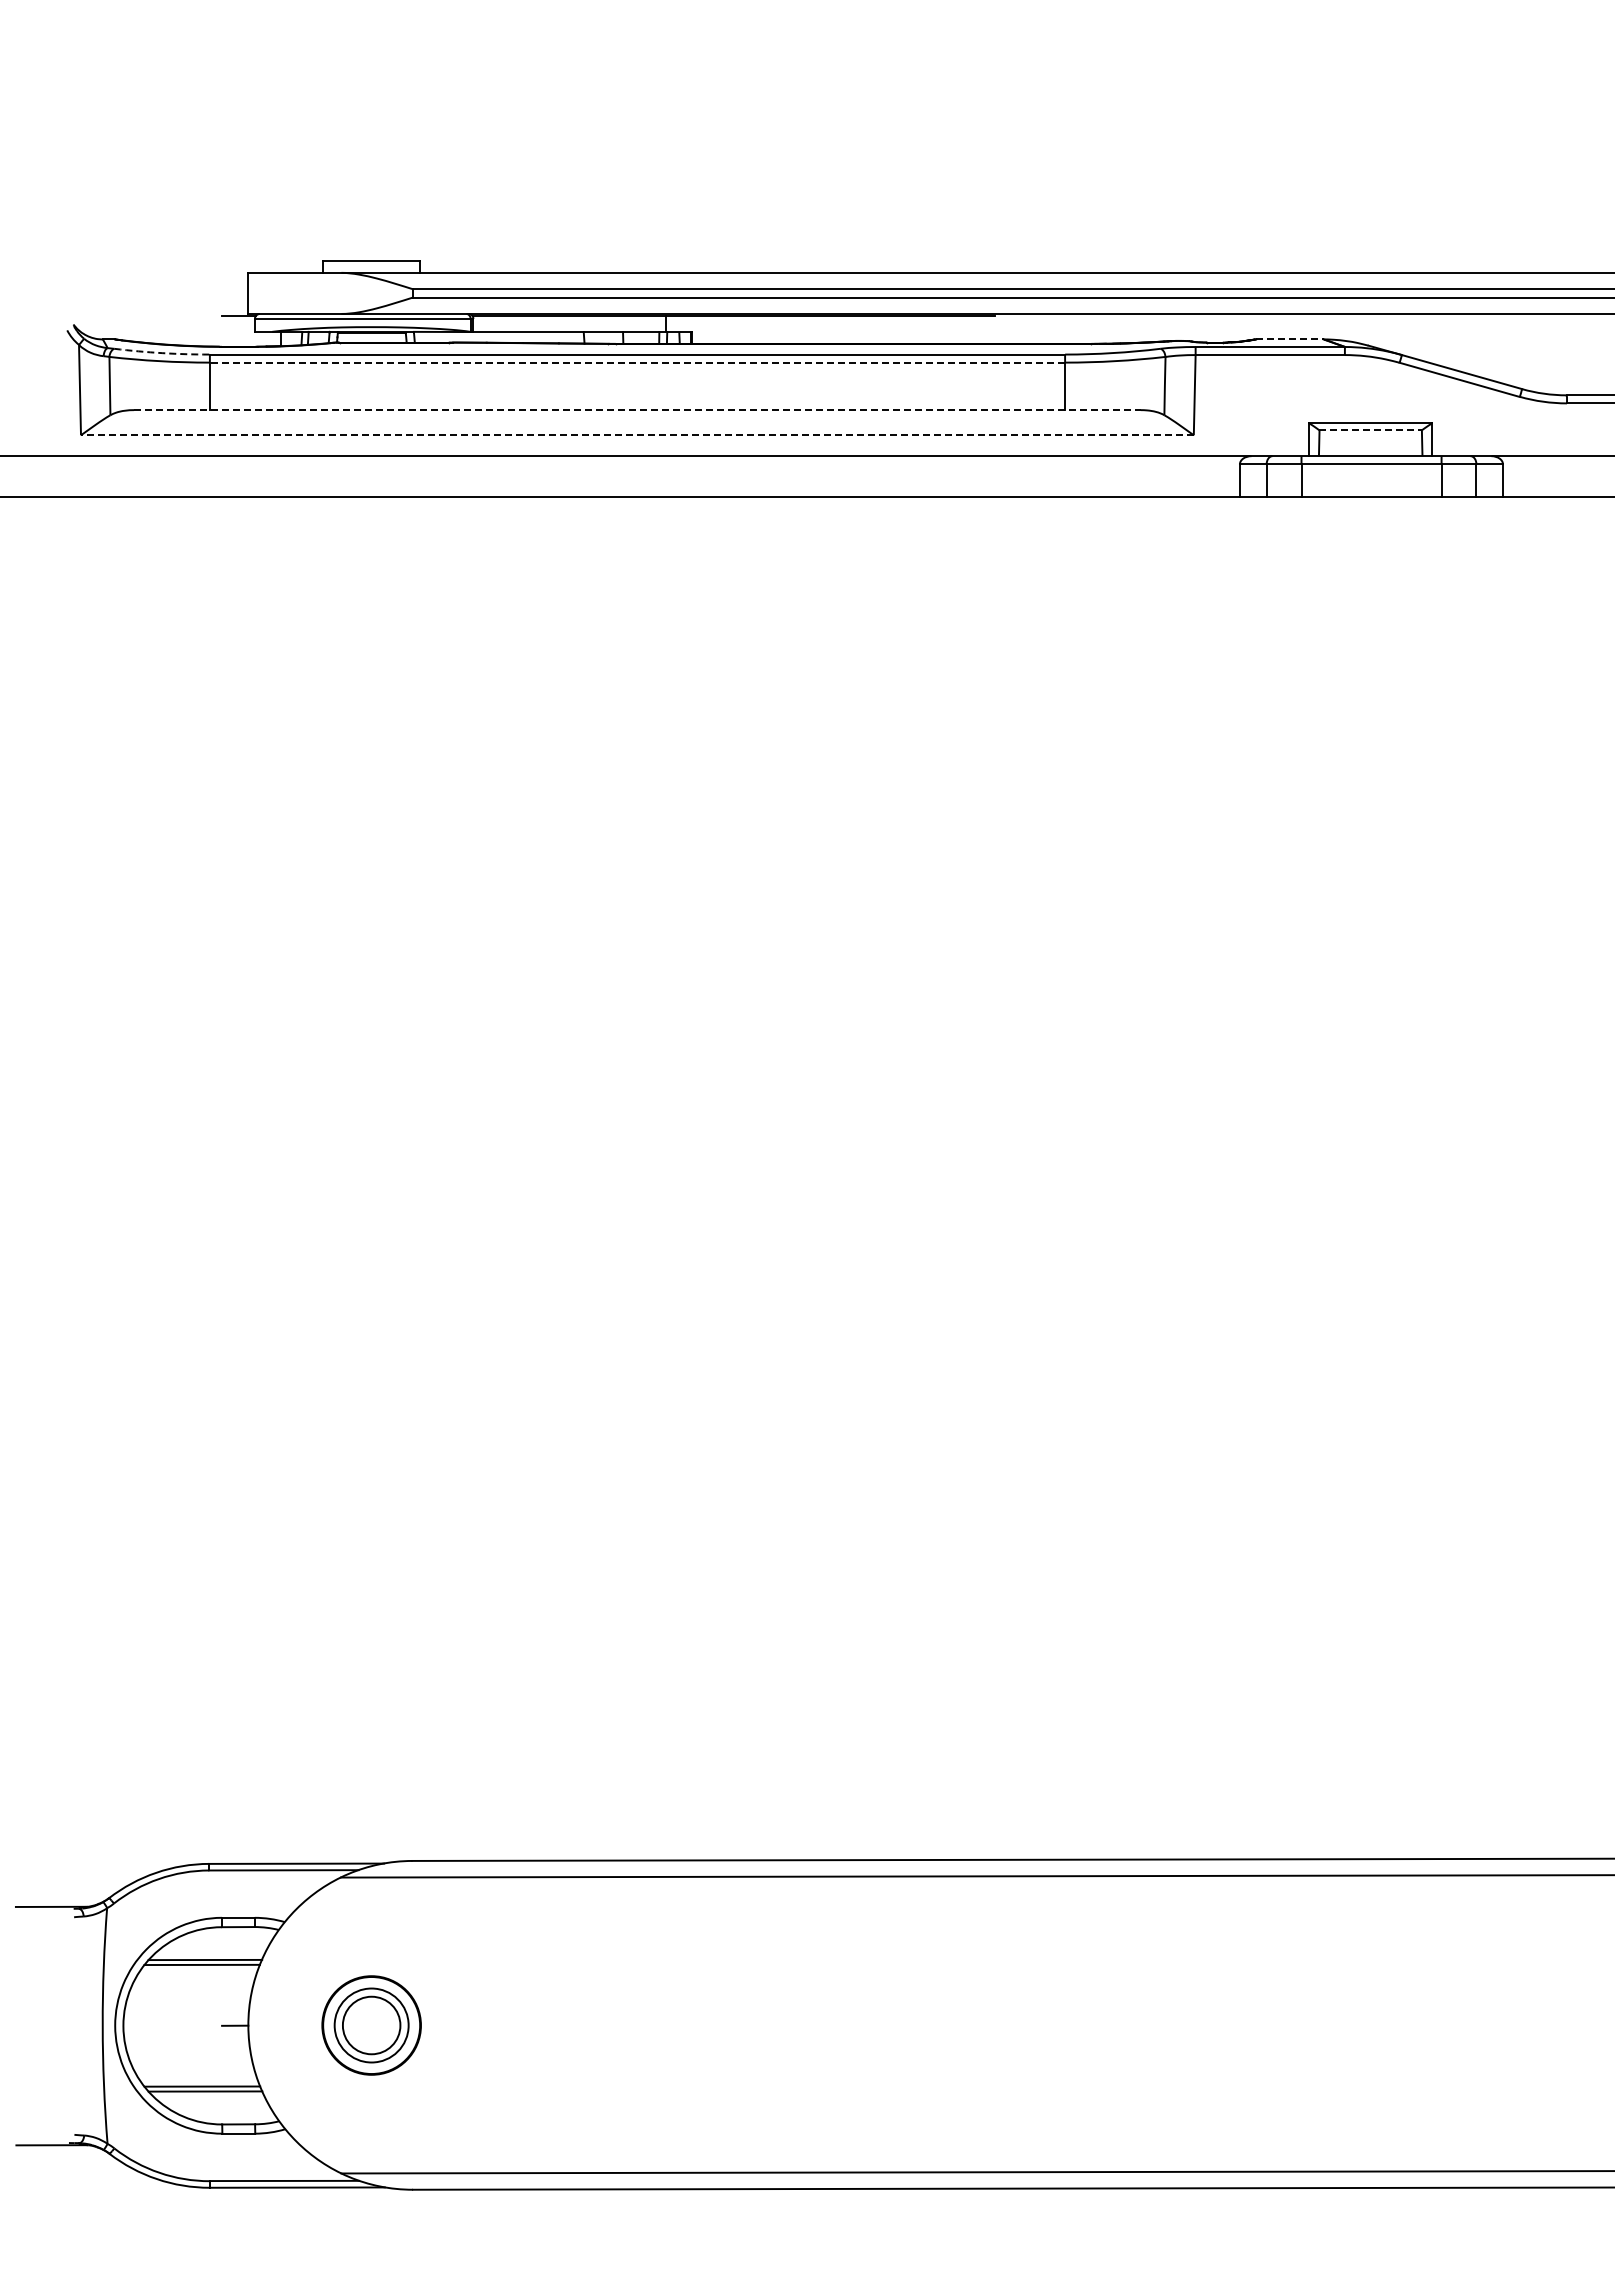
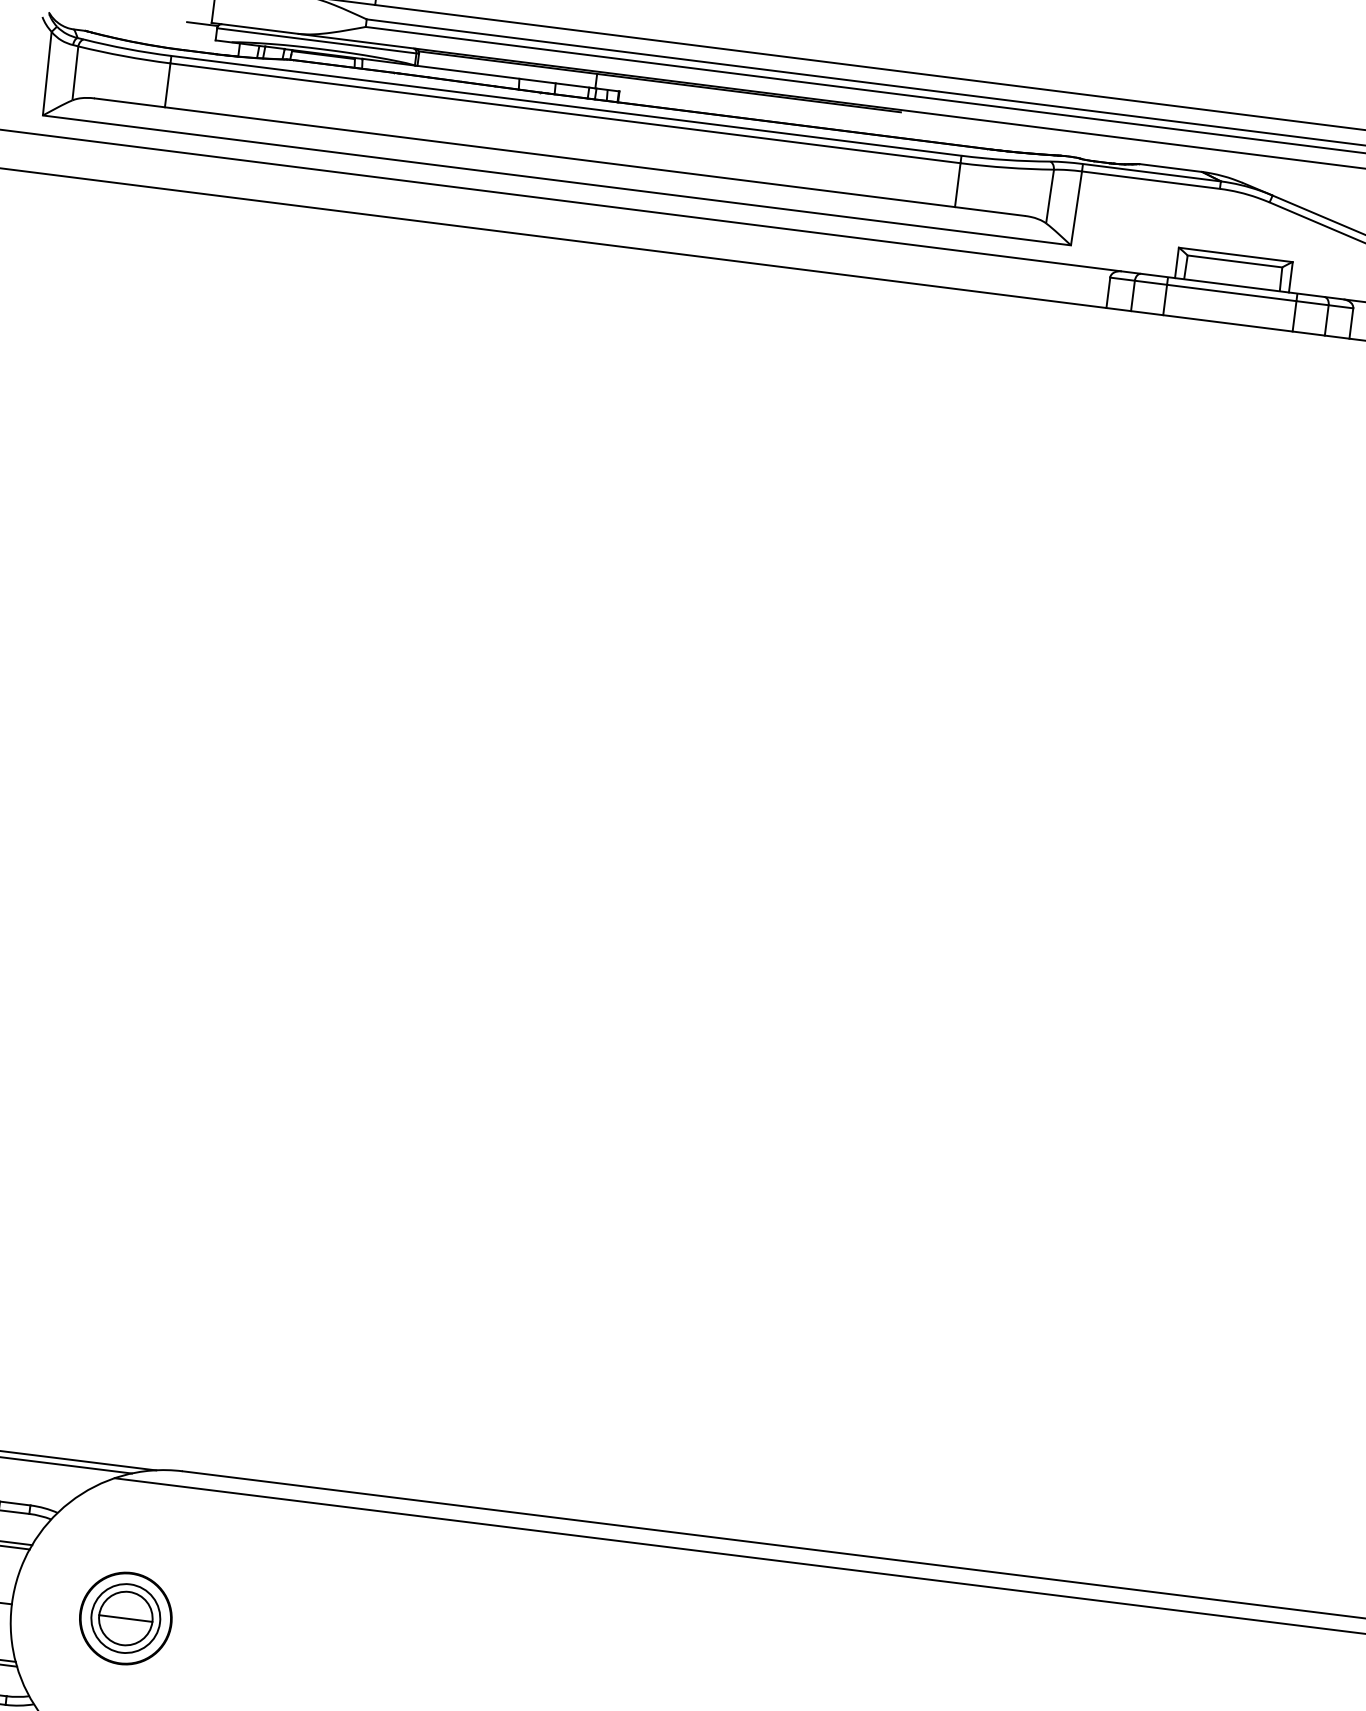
line: (1289, 339) -> (1170, 168), dashed -> solid
arc: (162, 353) -> (127, 49), dashed -> solid
line: (637, 362) -> (565, 113), dashed -> solid
line: (637, 410) -> (559, 157), dashed -> solid
line: (1371, 430) -> (1235, 261), dashed -> solid
line: (636, 435) -> (556, 180), dashed -> solid
line: (371, 2025) -> (125, 1618), added

